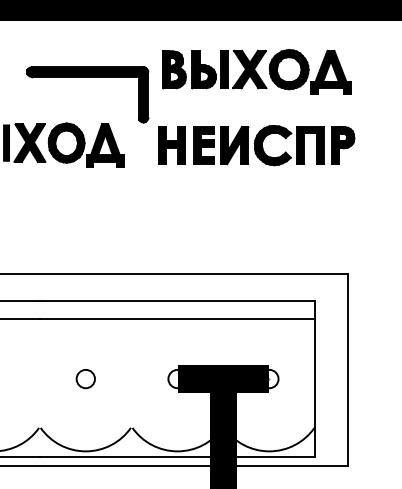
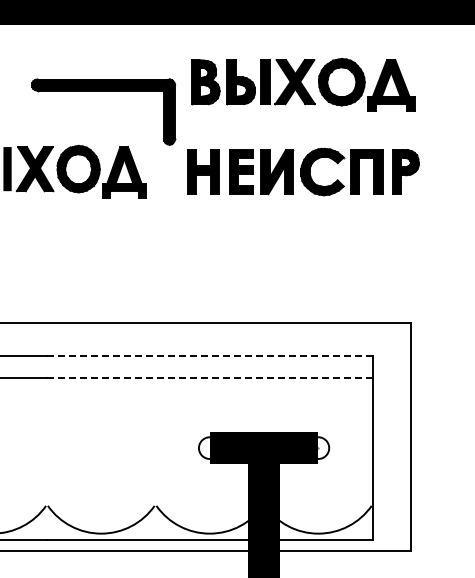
line: (177, 300) -> (209, 355), solid -> dashed
line: (177, 319) -> (209, 377), solid -> dashed
circle: (85, 378) -> (100, 447), removed

